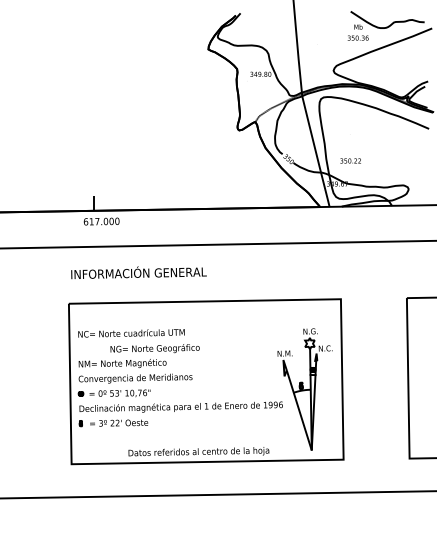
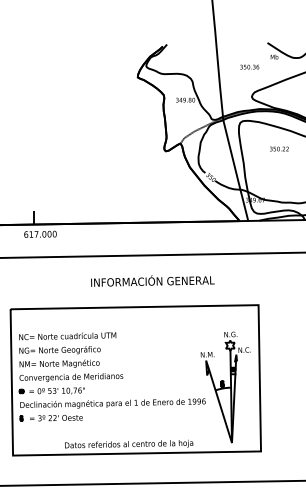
text: (357, 37) -> (249, 66), moved
text: (350, 160) -> (279, 148), moved
text: (138, 272) -> (152, 280), moved
text: (154, 348) -> (59, 350), moved

